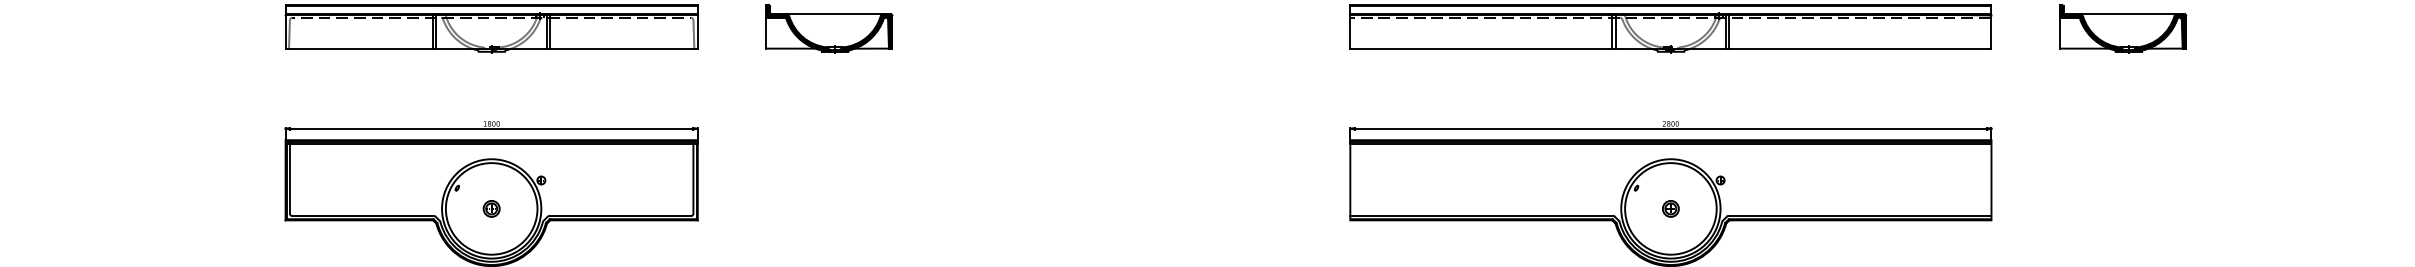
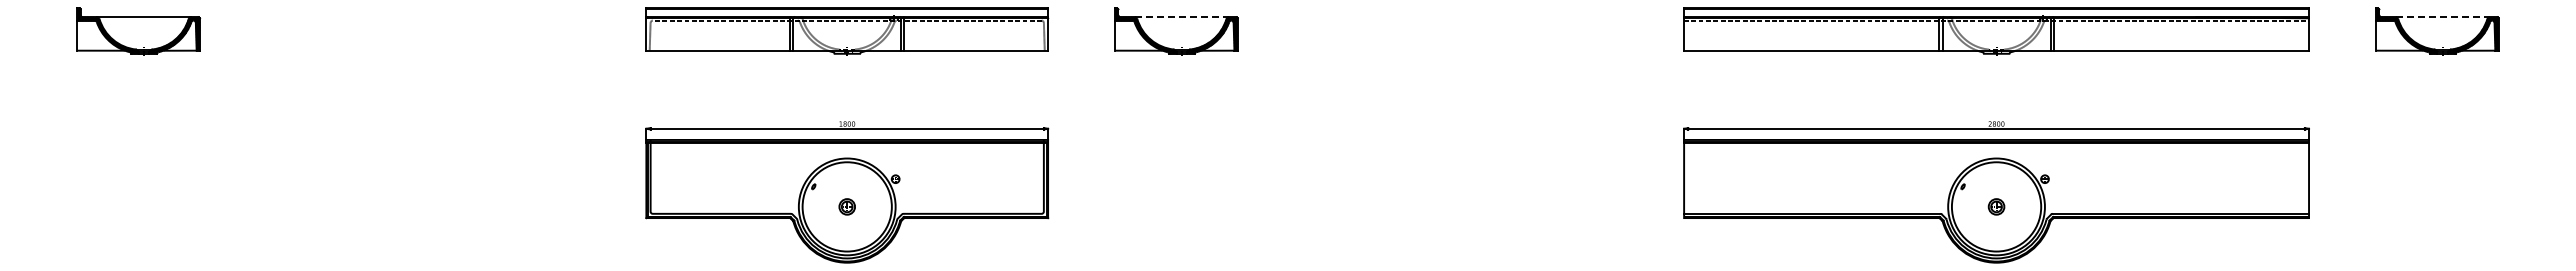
line: (834, 14) -> (1181, 17), solid -> dashed
line: (2128, 14) -> (2442, 17), solid -> dashed

